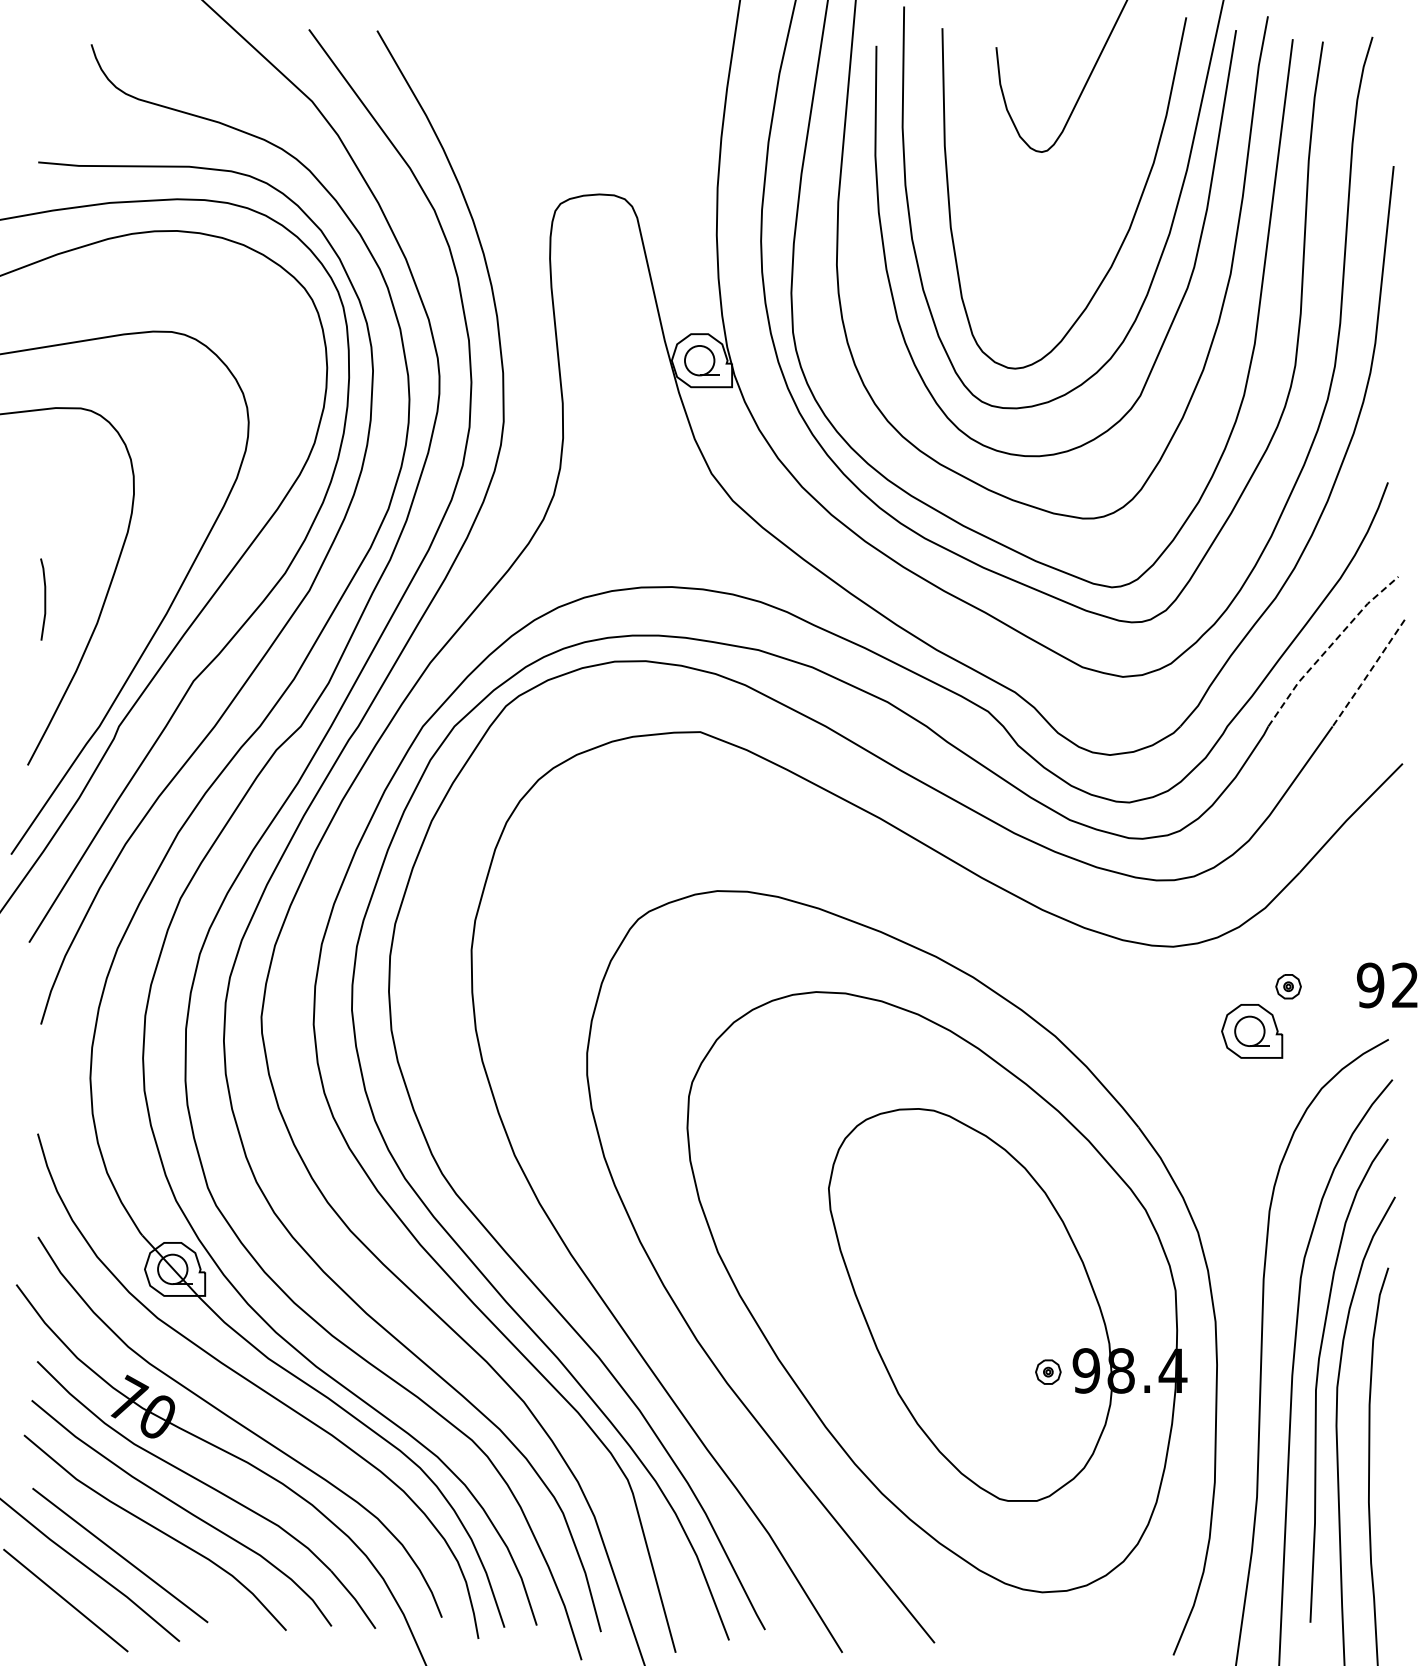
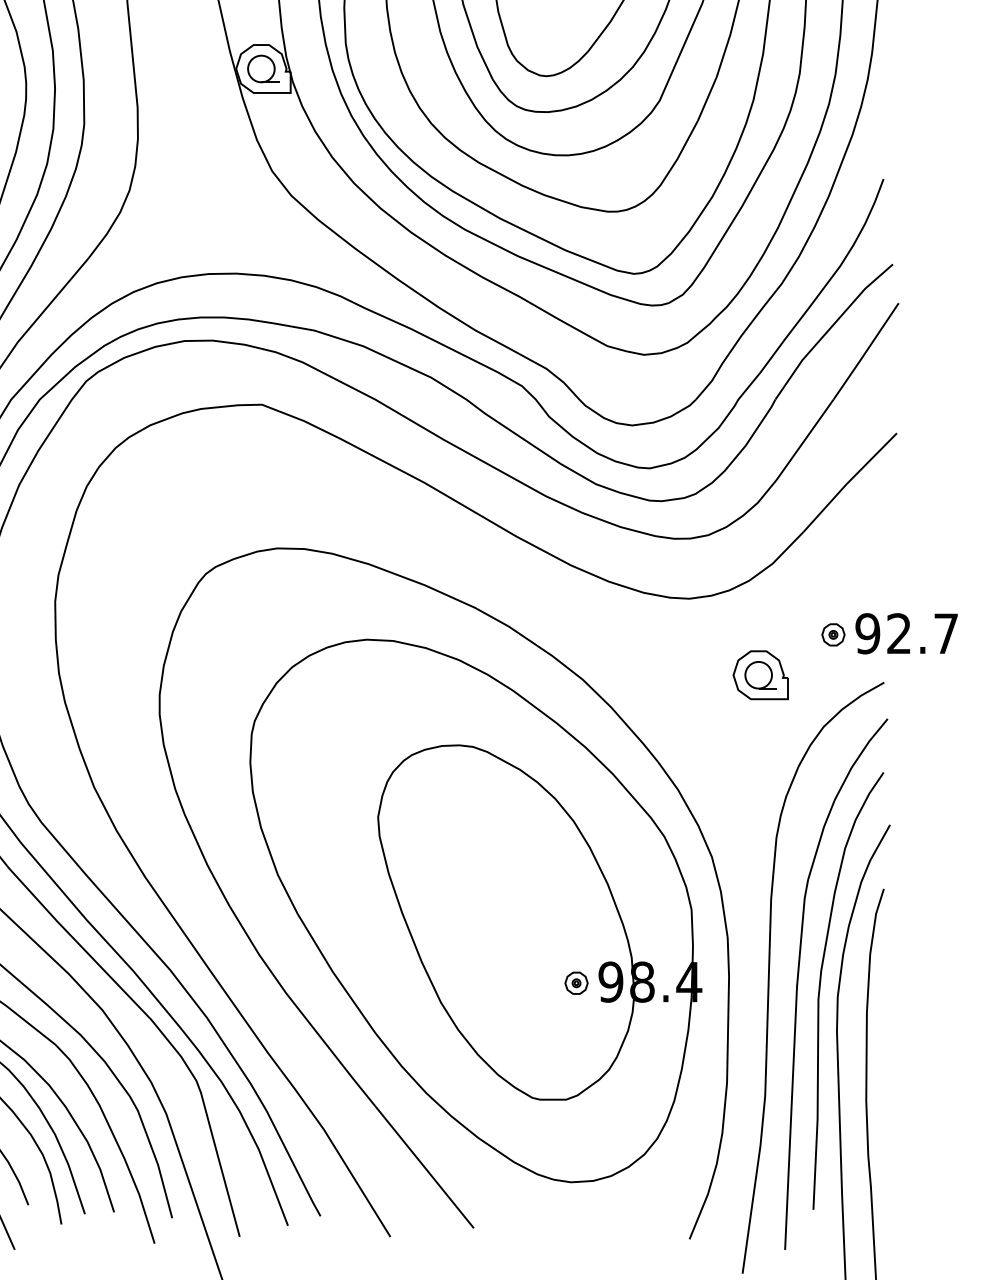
line: (1329, 647) -> (830, 328), dashed -> solid
line: (1368, 673) -> (865, 351), dashed -> solid
part: (1288, 986) -> (833, 634), moved

